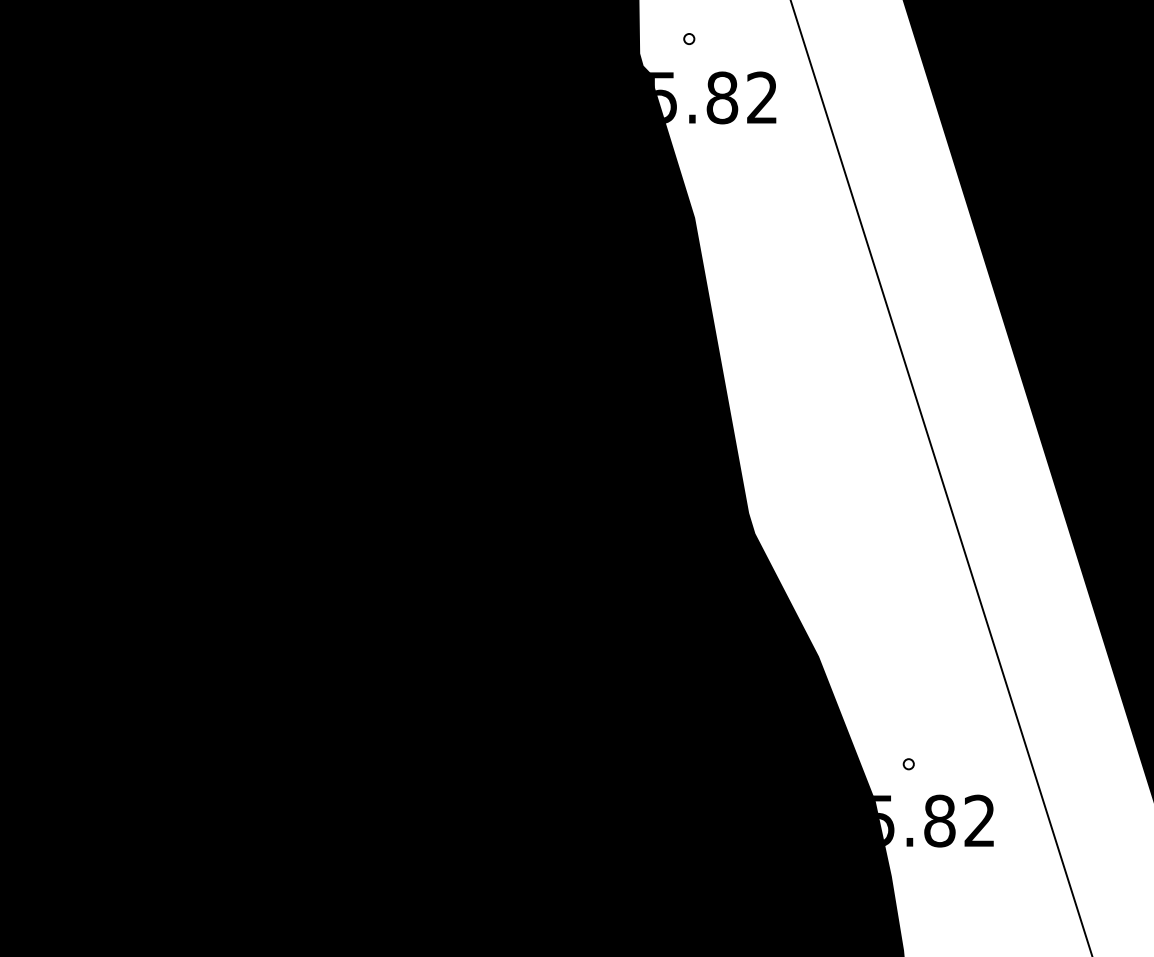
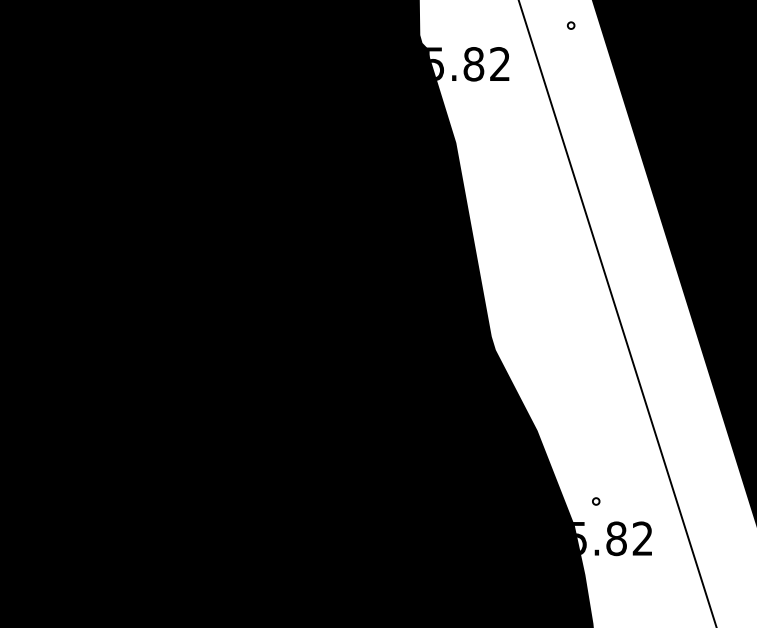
part: (689, 38) -> (571, 25), moved

